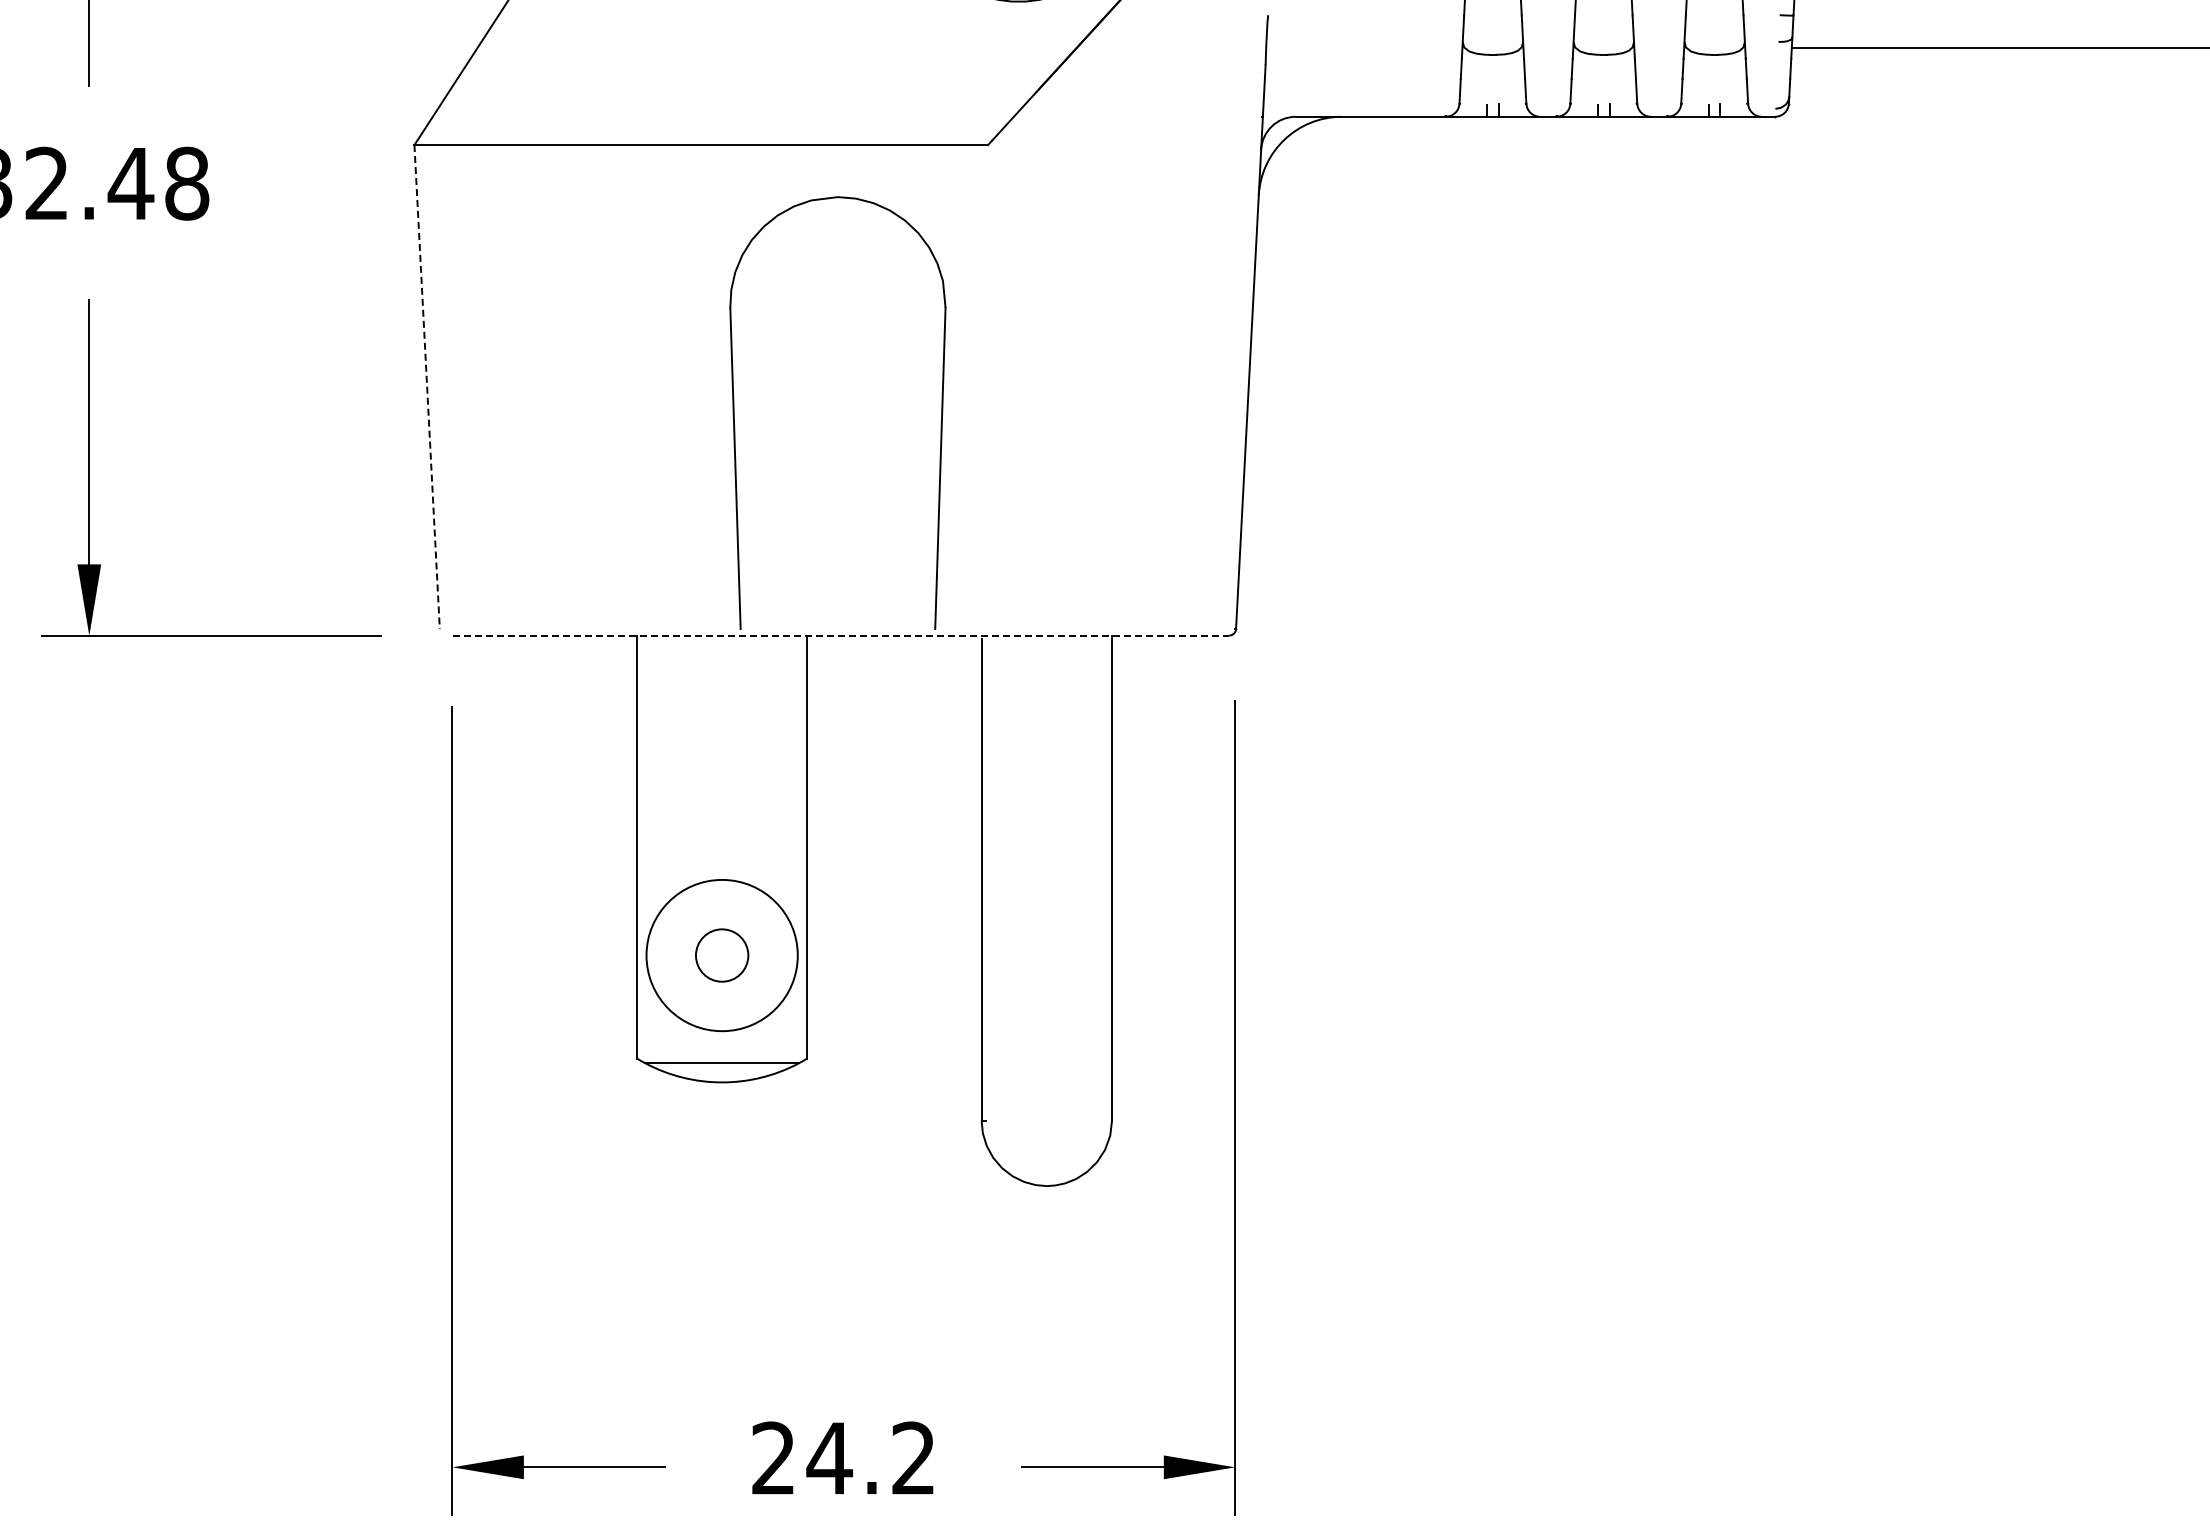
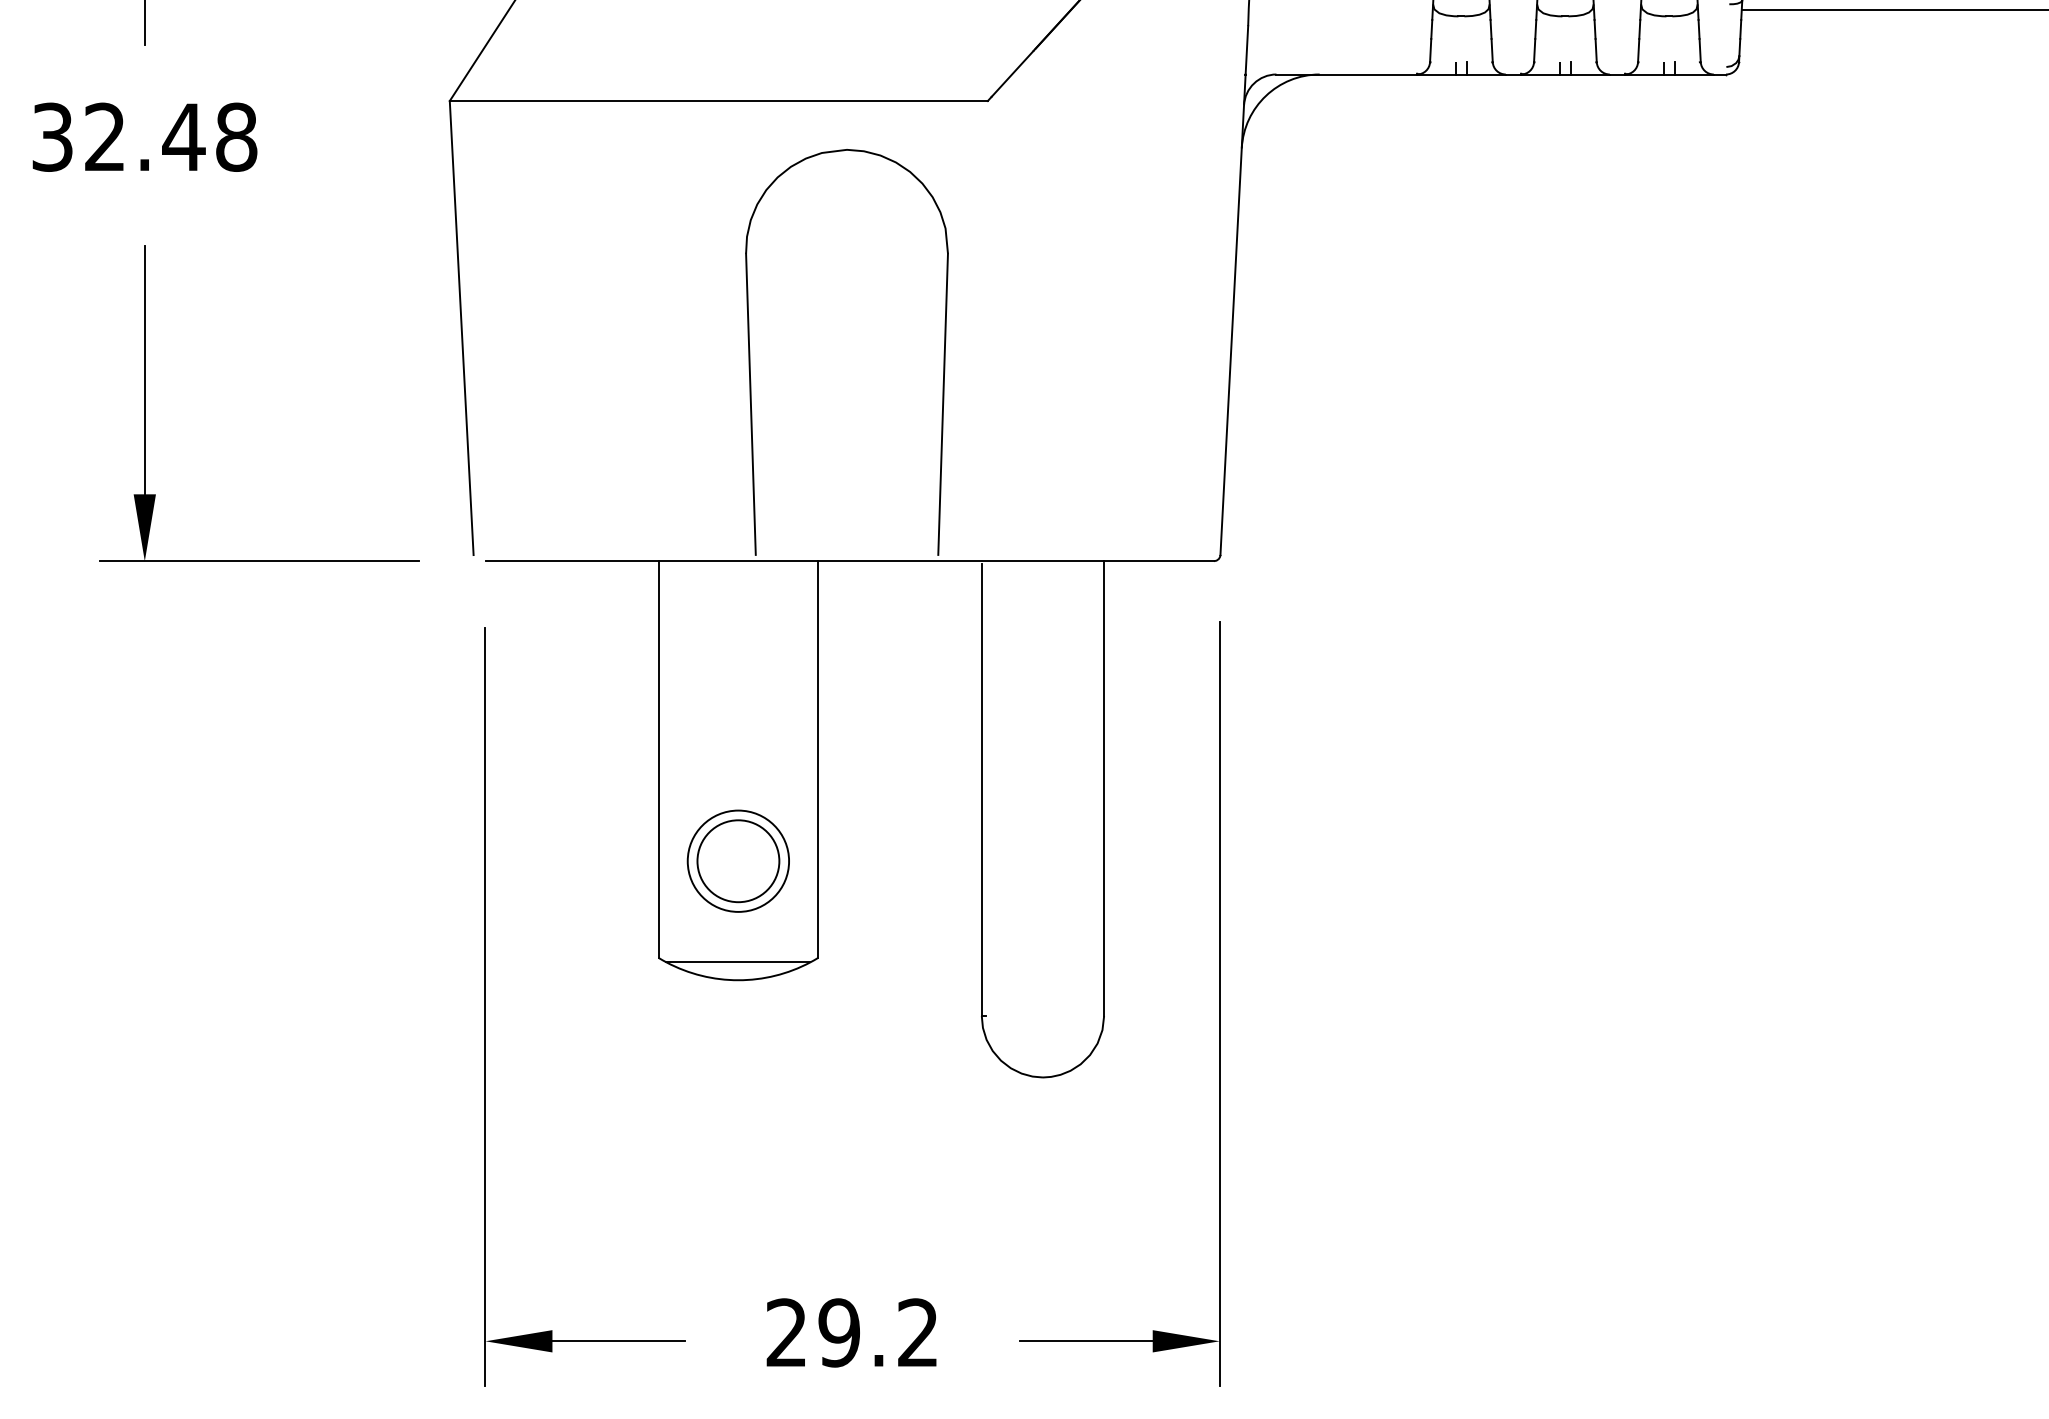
line: (427, 387) -> (462, 328), dashed -> solid
line: (841, 635) -> (850, 561), dashed -> solid
circle: (721, 955) -> (737, 861), size x1.67
circle: (722, 955) -> (738, 861), size x0.71
text: (829, 1458) -> (839, 1333), 24.2 -> 29.2

